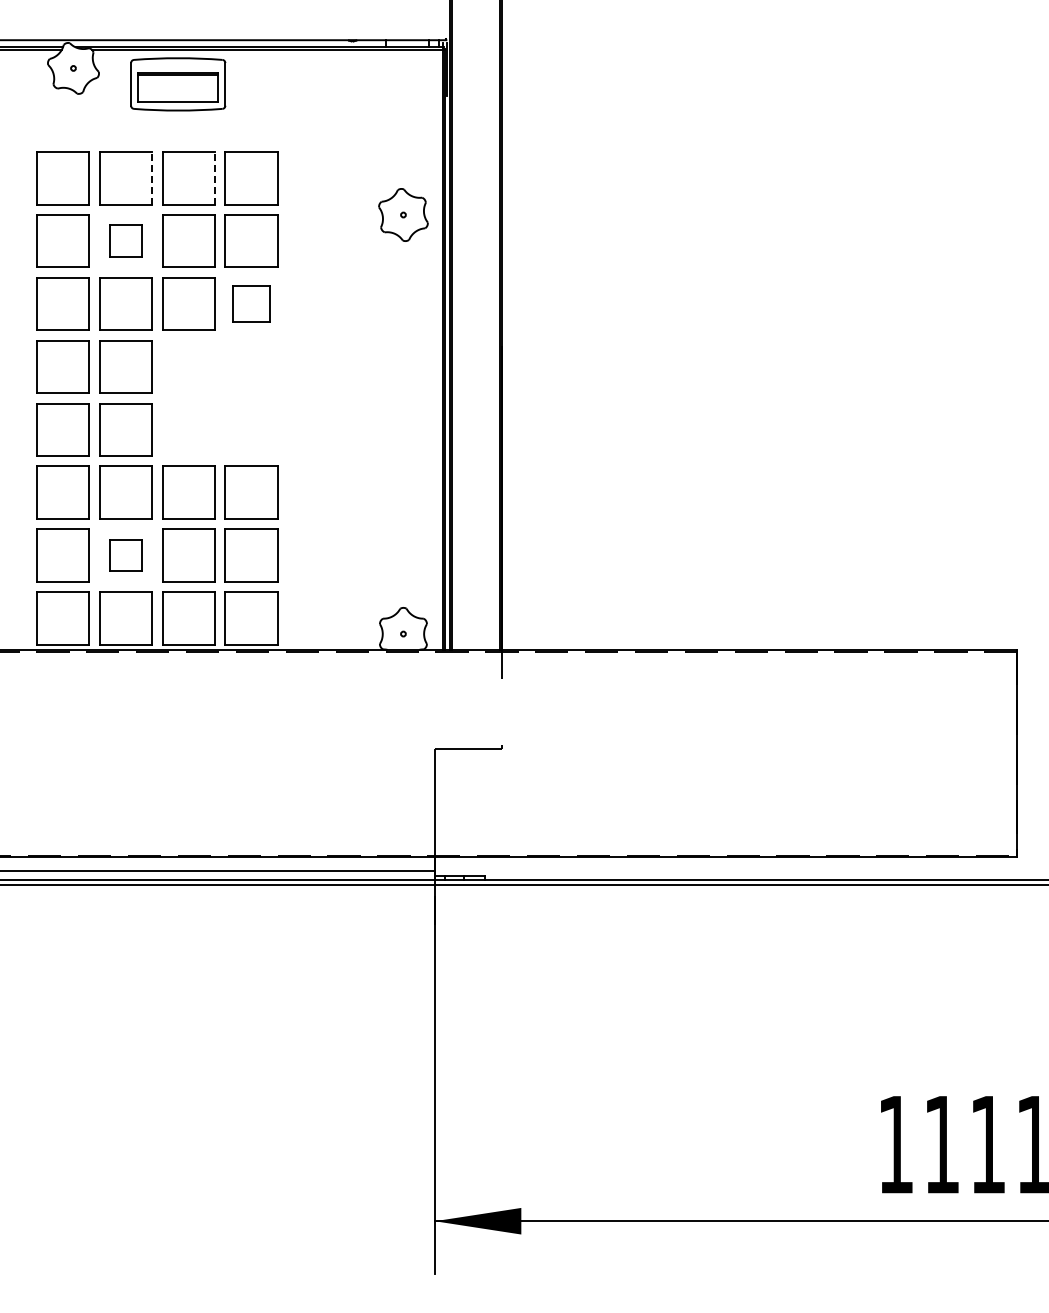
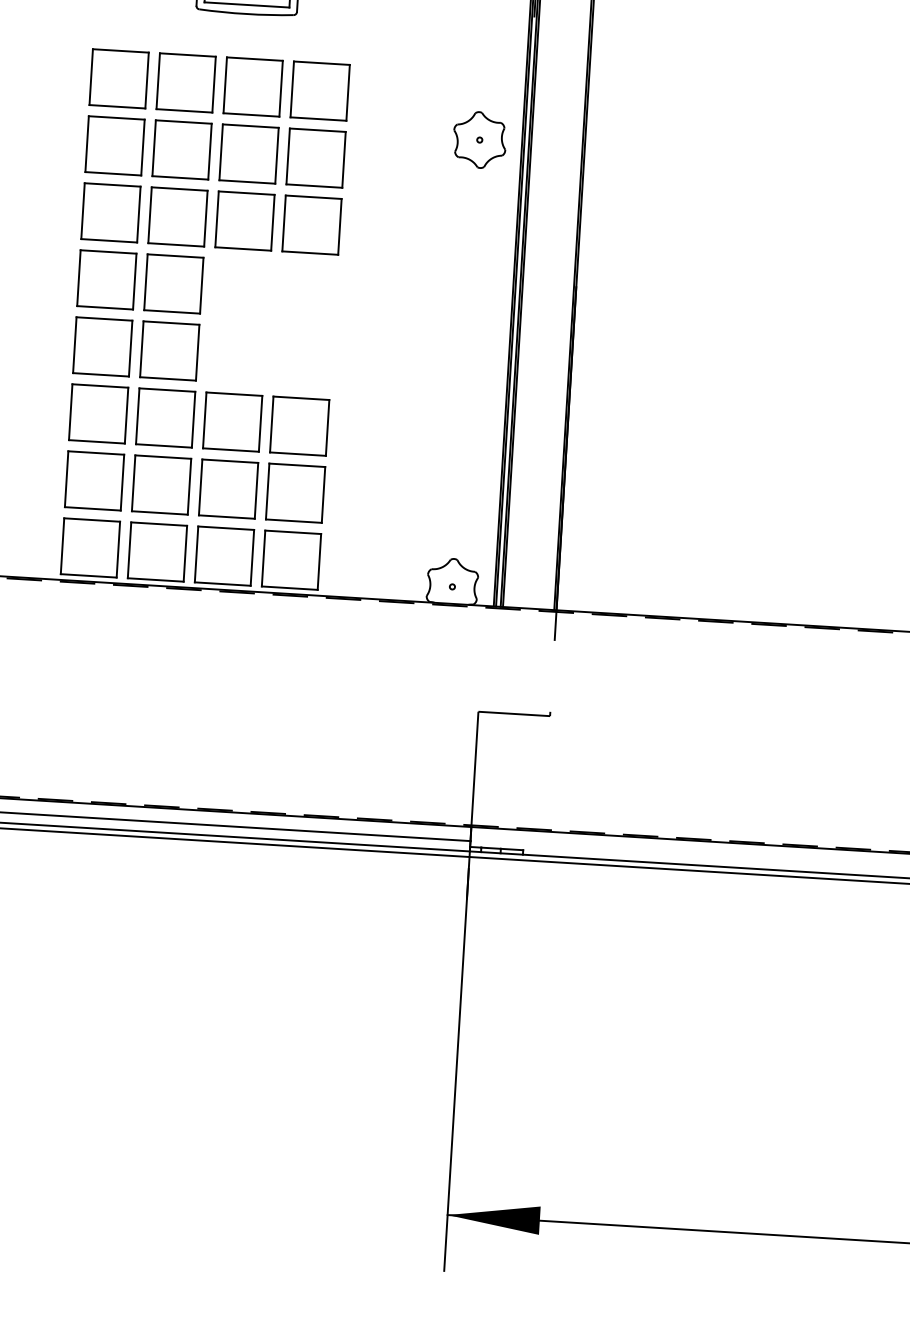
line: (152, 177) -> (214, 83), dashed -> solid
line: (214, 177) -> (280, 87), dashed -> solid
part: (125, 240) -> (181, 149), size x1.67
part: (251, 303) -> (311, 224), size x1.43
part: (125, 555) -> (161, 485), size x1.67

